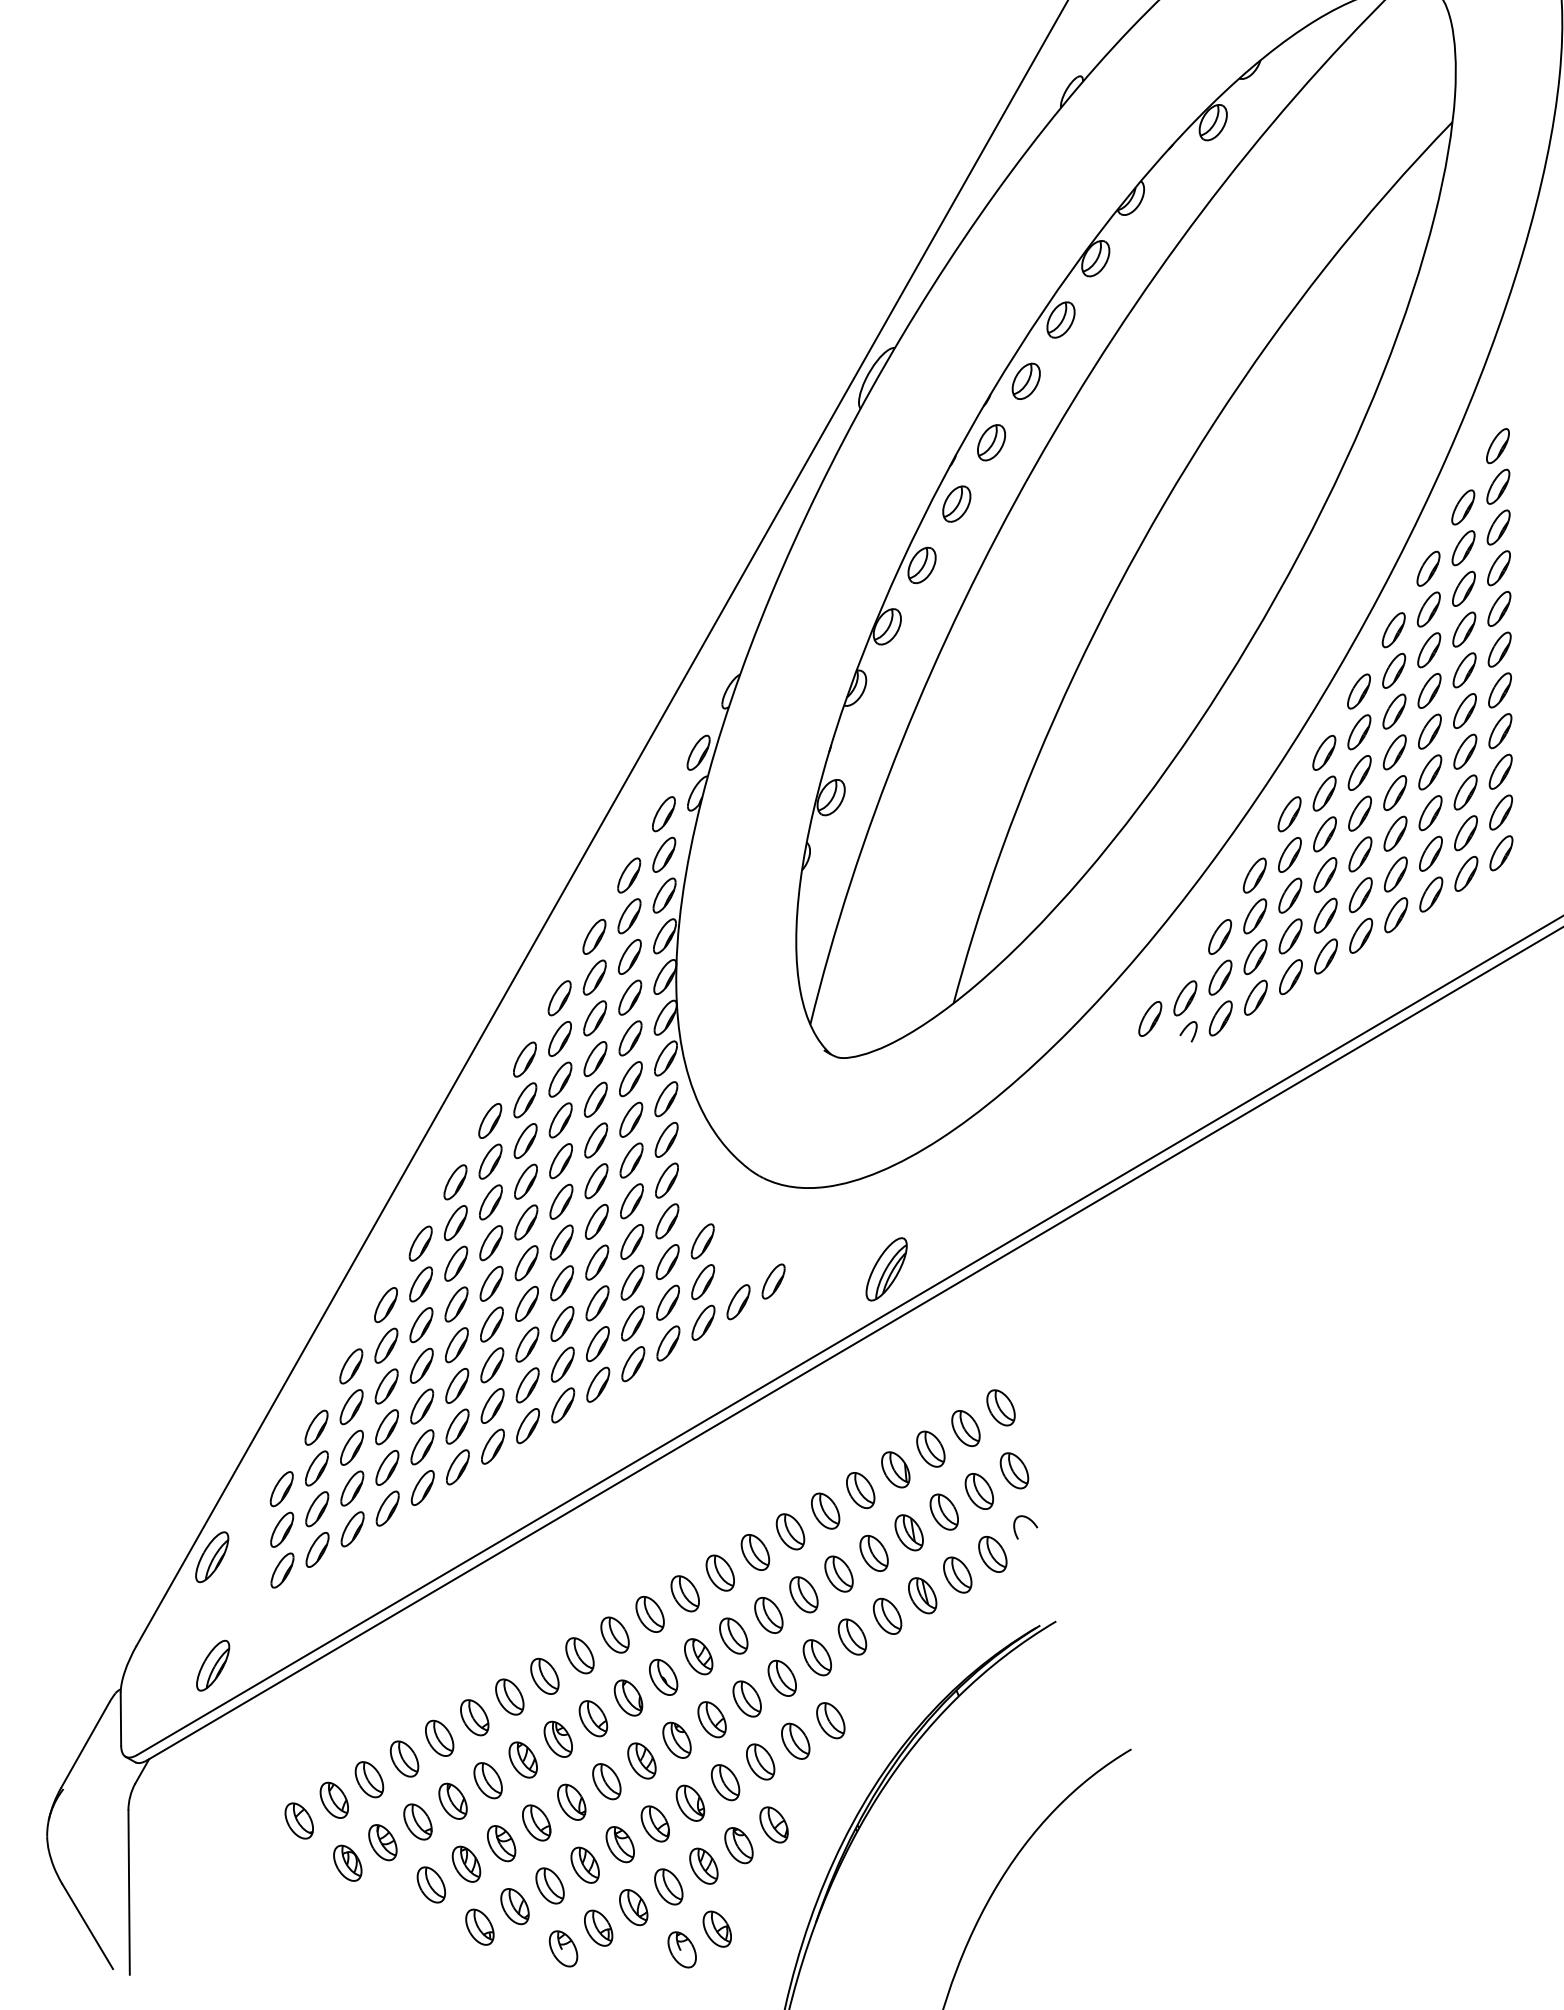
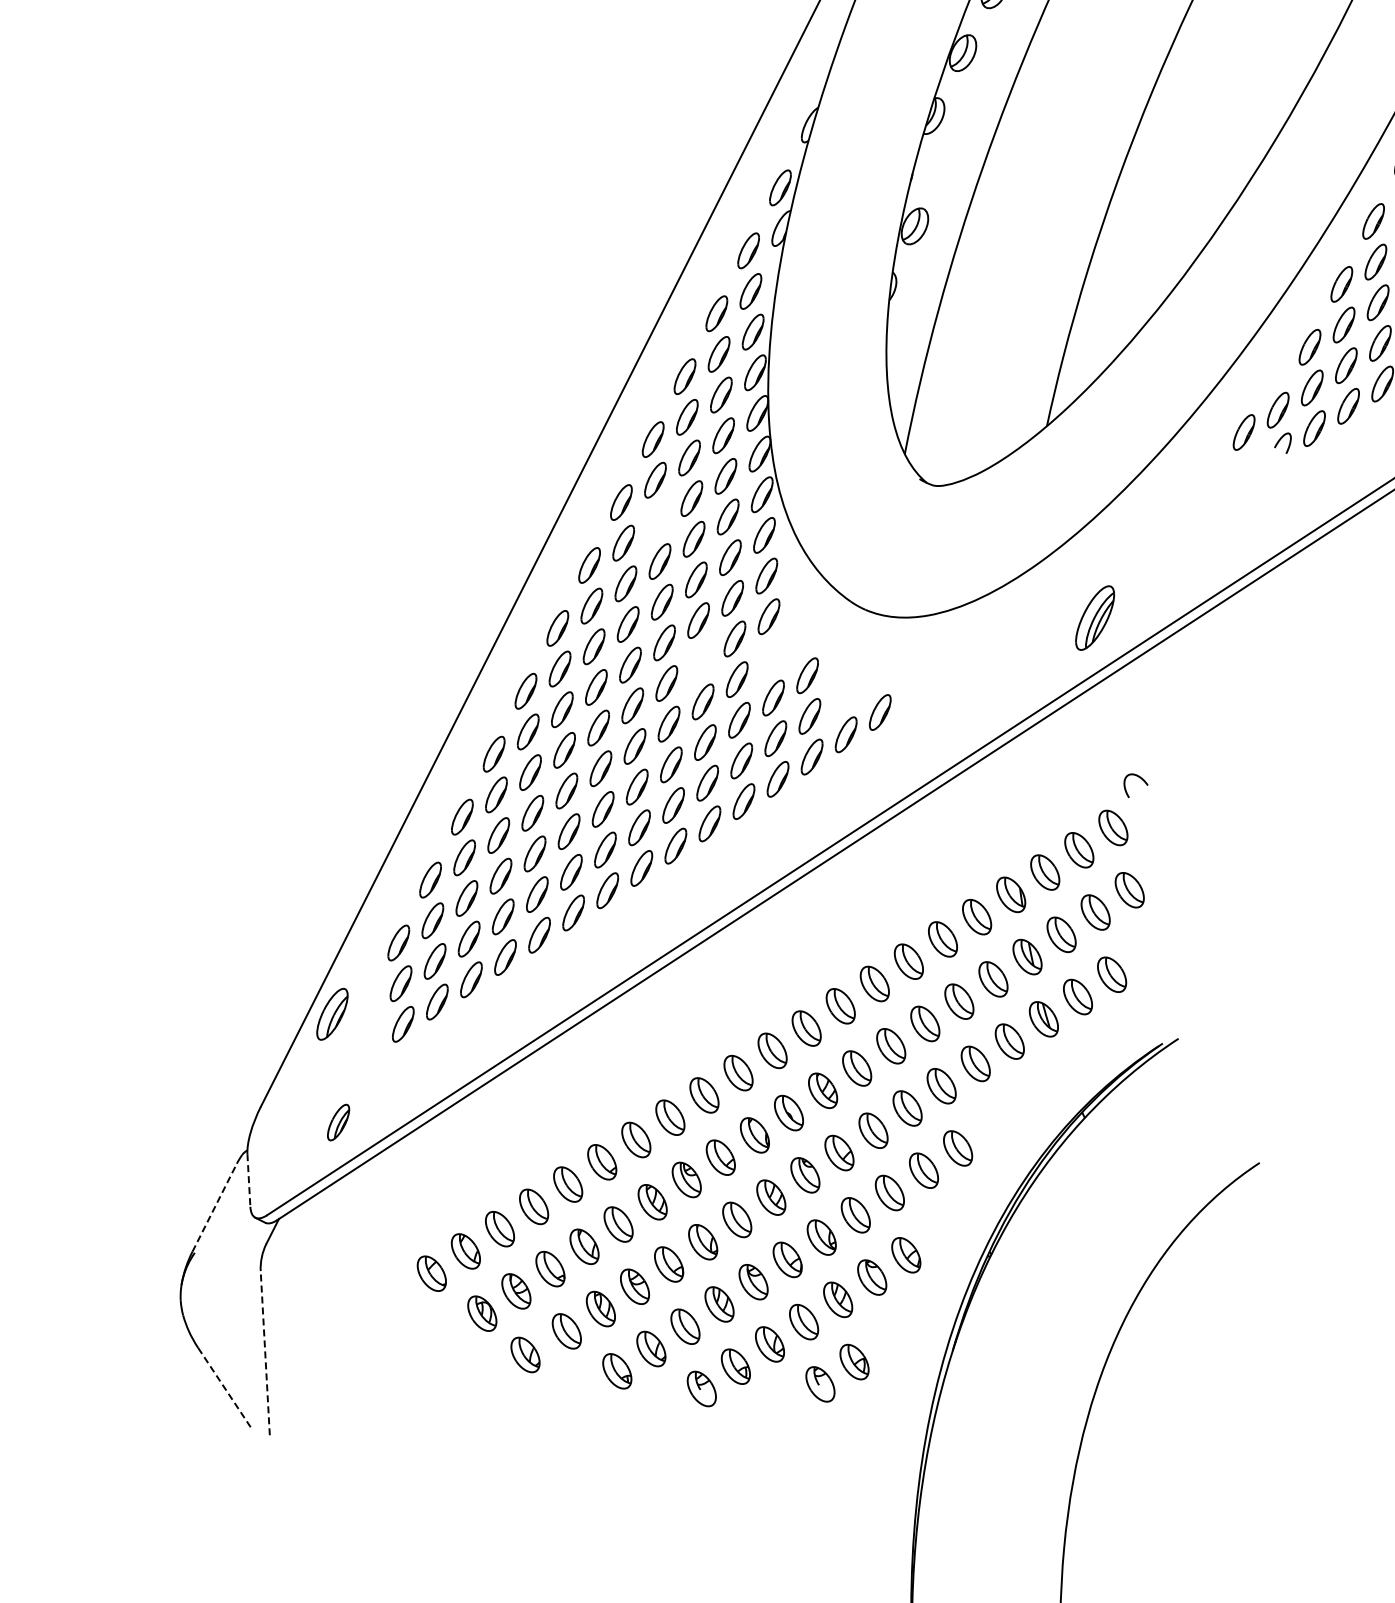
part: (560, 1079) -> (657, 520), removed
part: (596, 1221) -> (700, 660), removed
part: (667, 1221) -> (771, 657), removed
part: (886, 1269) -> (1094, 618), moved
curve: (1030, 1521) -> (1140, 779), moved
part: (213, 1665) -> (338, 1122), size x0.7
line: (120, 1719) -> (248, 1180), solid -> dashed
line: (85, 1744) -> (214, 1207), solid -> dashed
line: (129, 1892) -> (265, 1353), solid -> dashed
part: (388, 1906) -> (524, 1354), added
line: (87, 1927) -> (225, 1390), solid -> dashed

